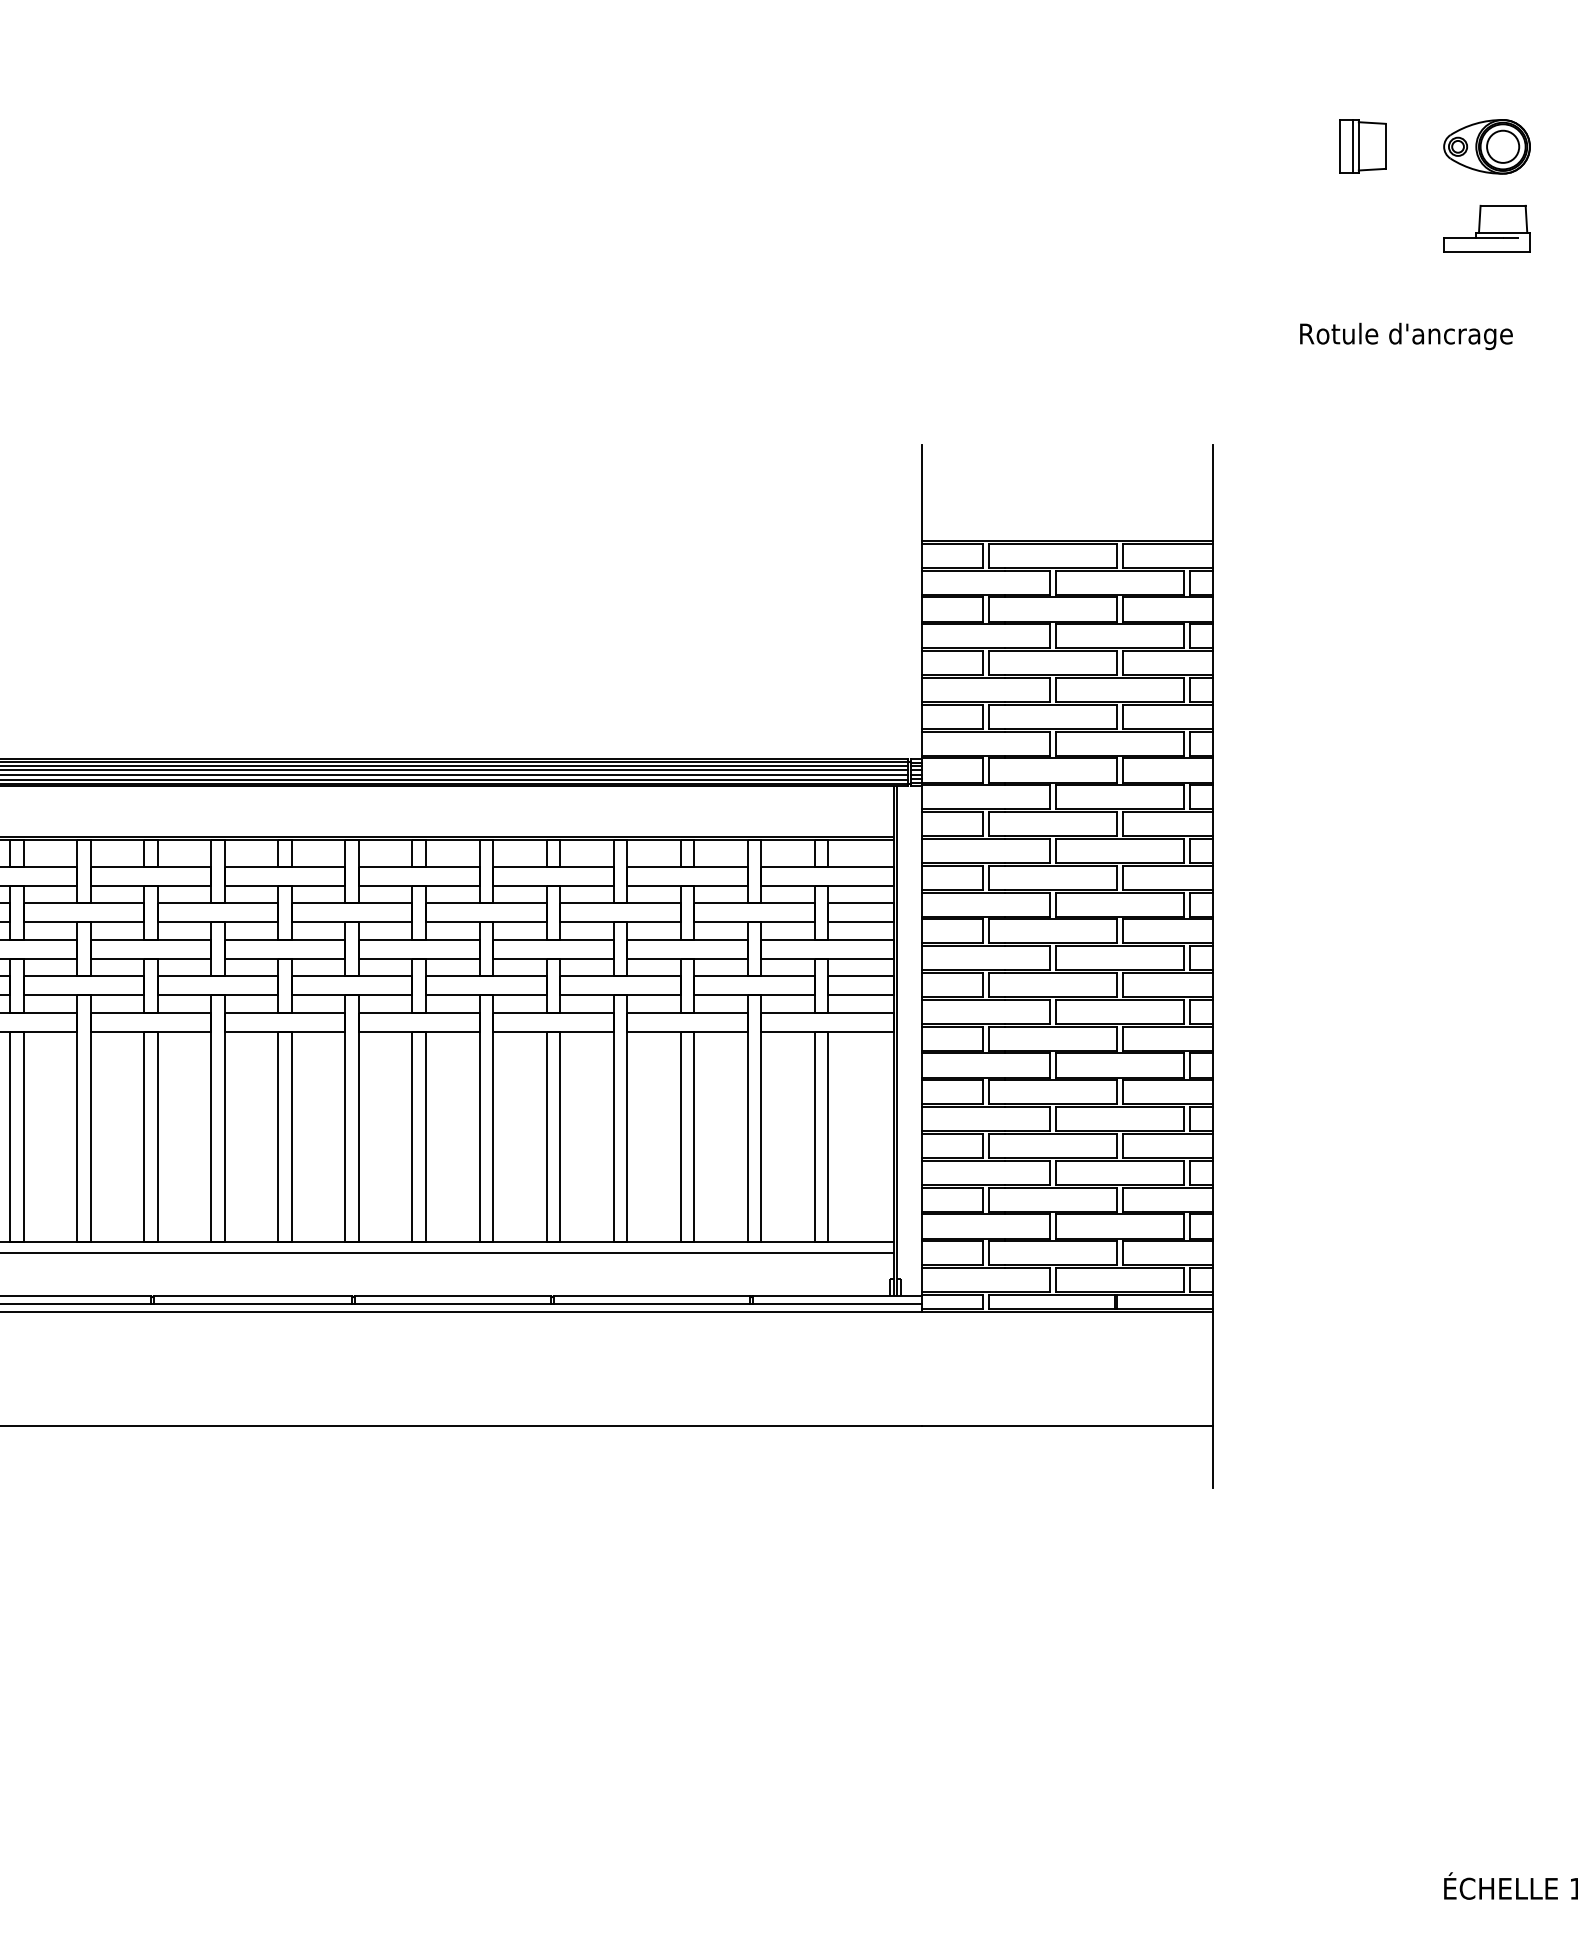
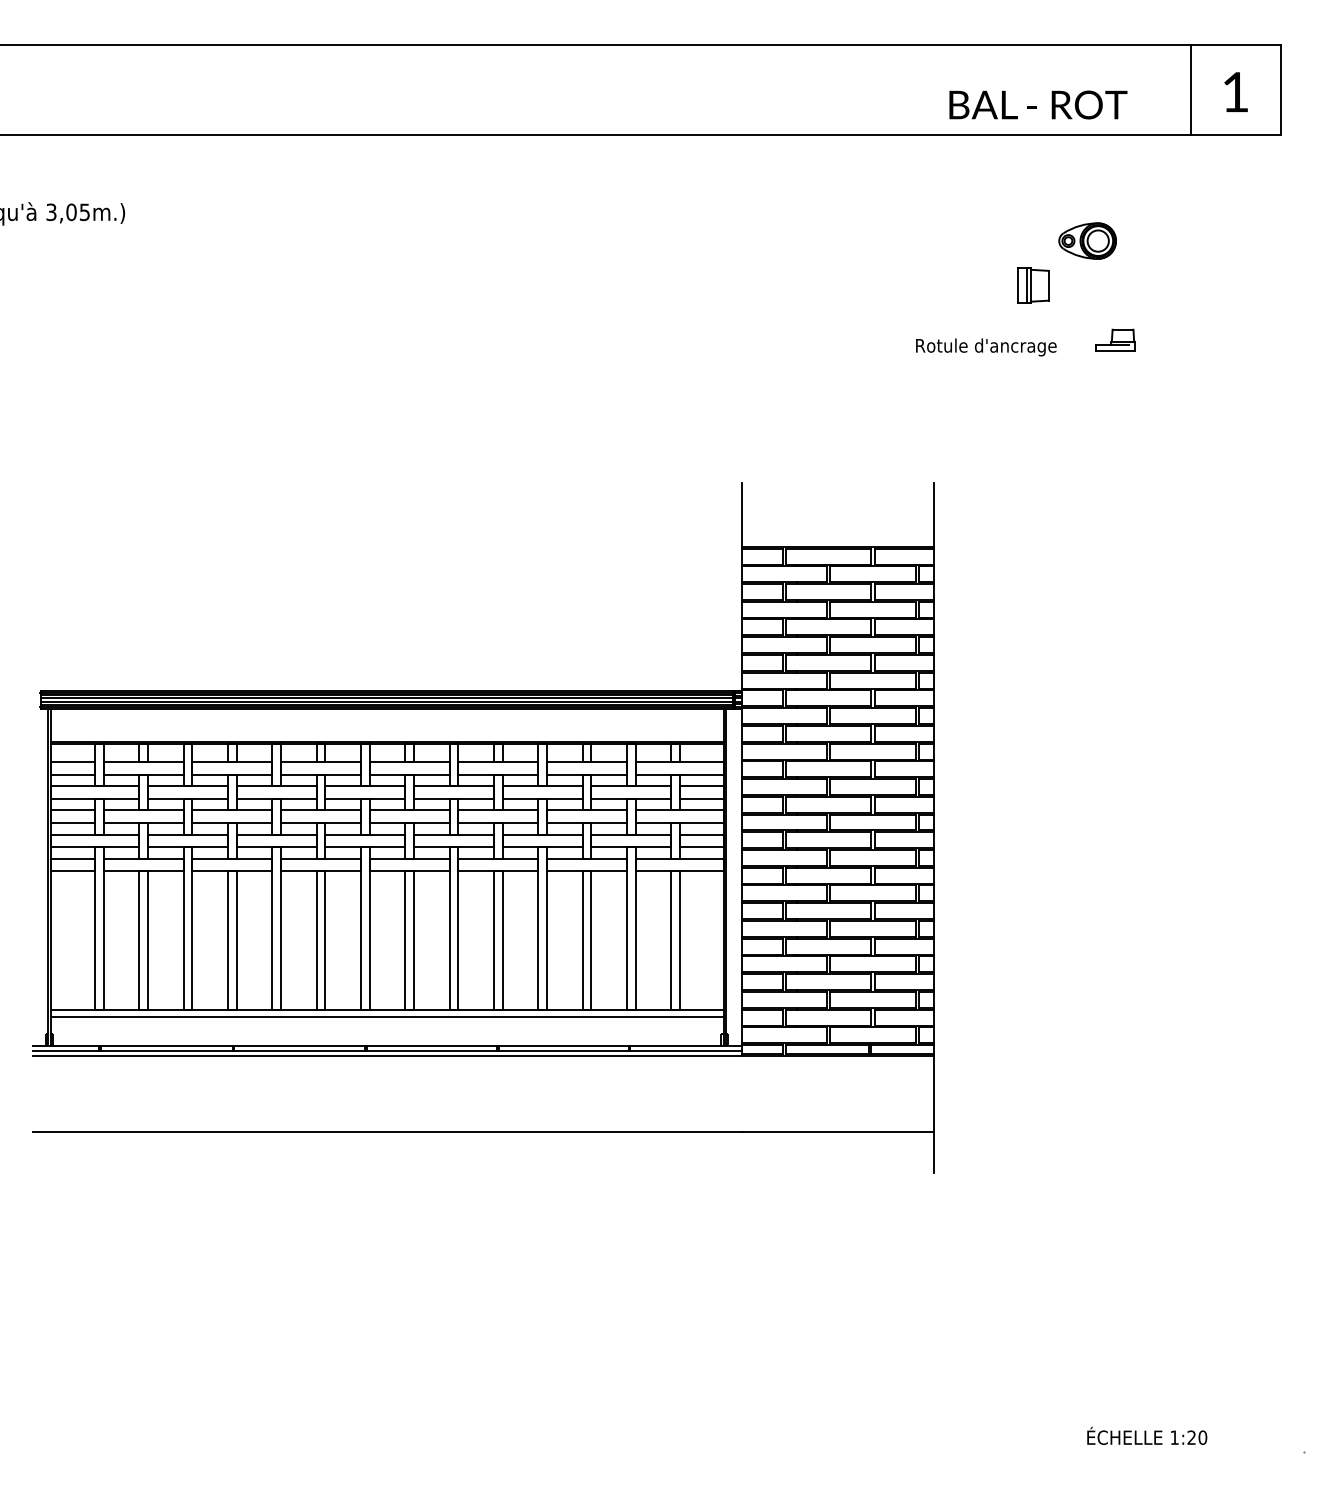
part: (1486, 145) -> (1087, 240), moved
part: (1486, 229) -> (1115, 340), size x0.7
text: (1406, 336) -> (986, 347), moved

